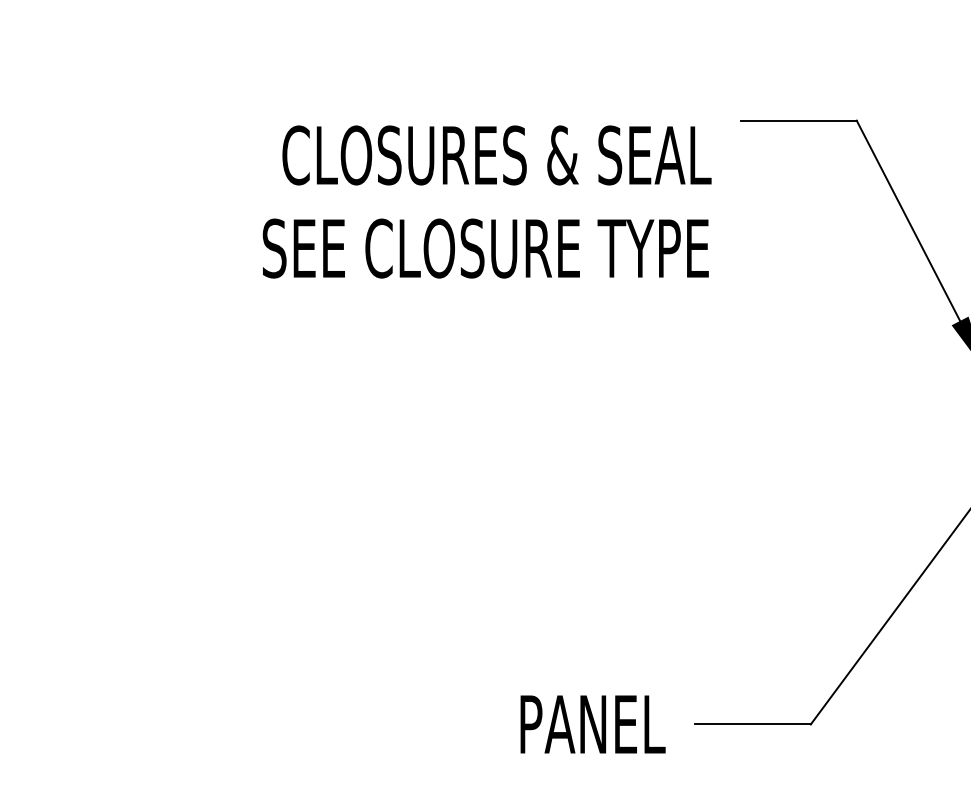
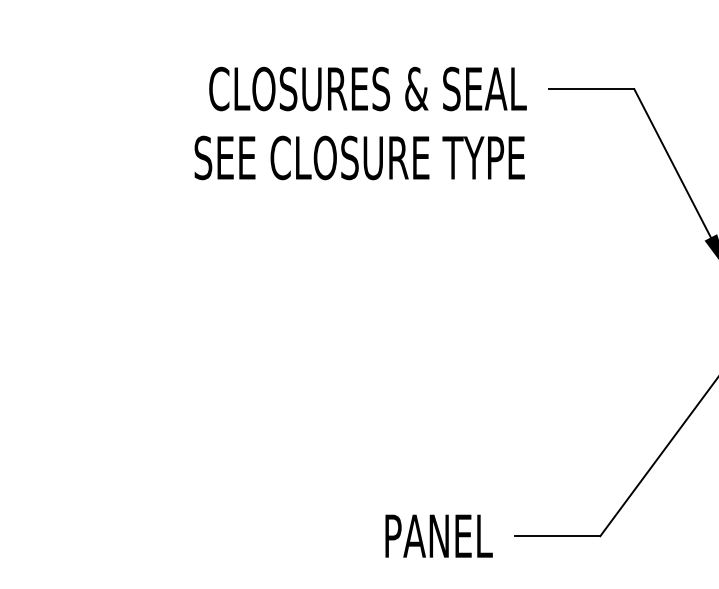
text: (486, 201) -> (360, 123), moved

